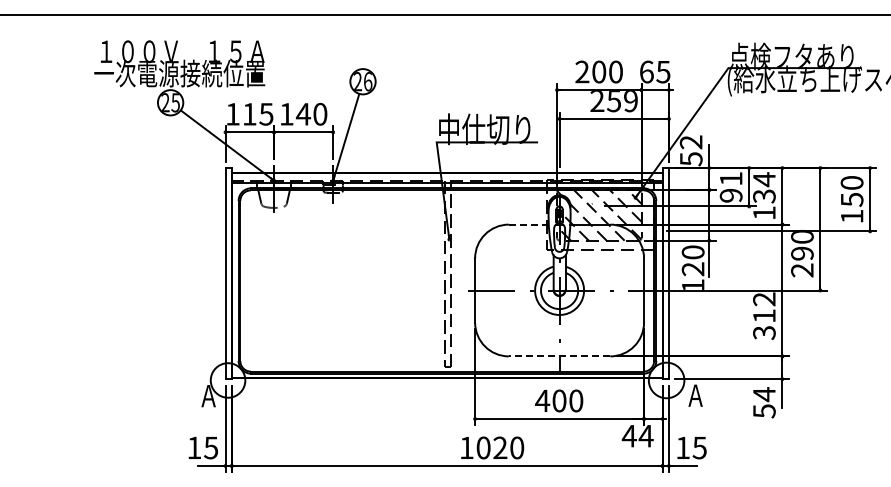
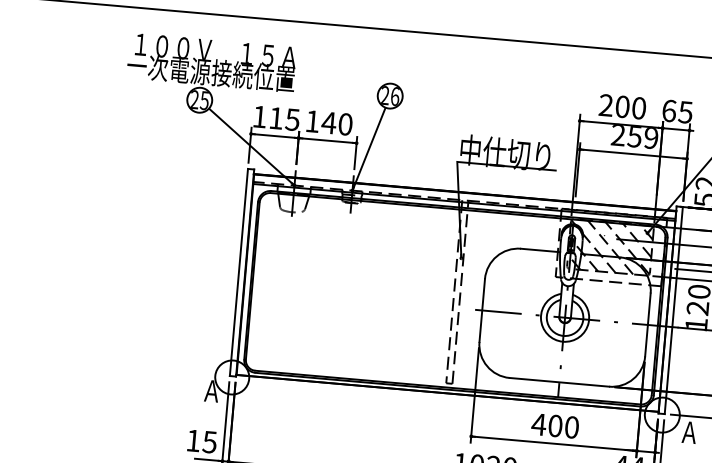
line: (528, 224) -> (540, 250), dashed -> solid
line: (559, 356) -> (559, 382), dashed -> solid

